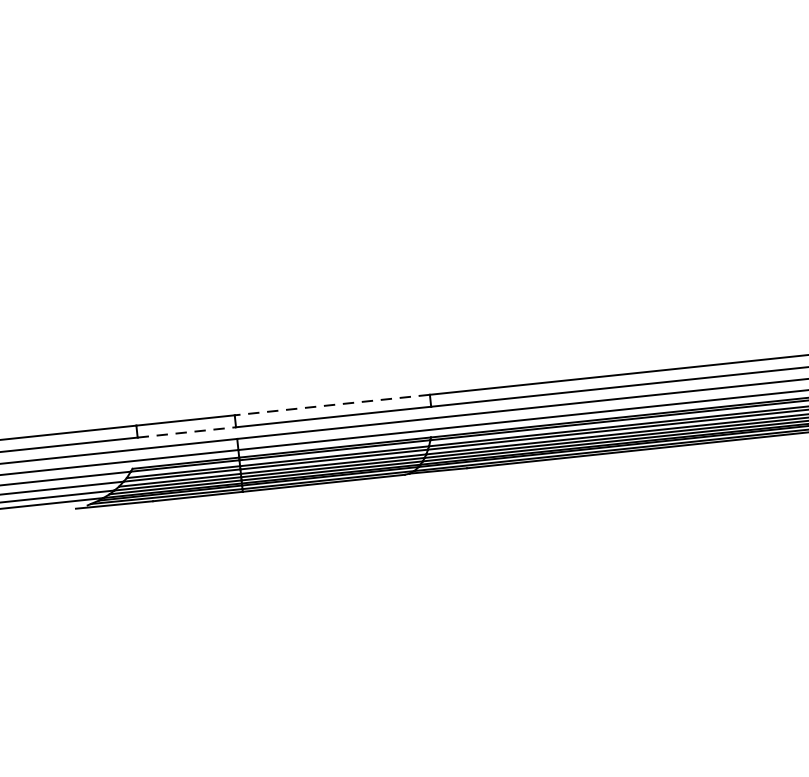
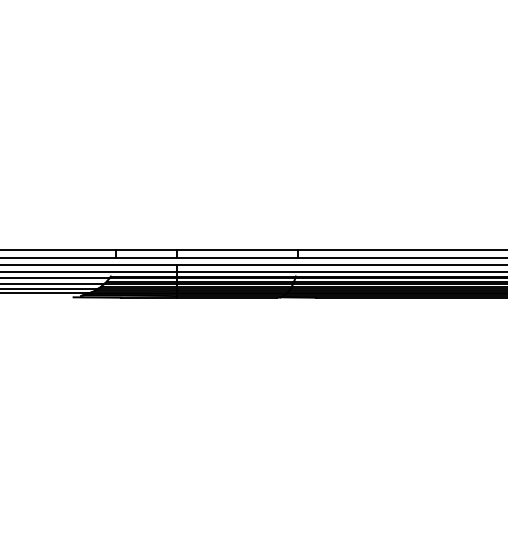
line: (330, 405) -> (236, 250), dashed -> solid
line: (188, 431) -> (147, 257), dashed -> solid

